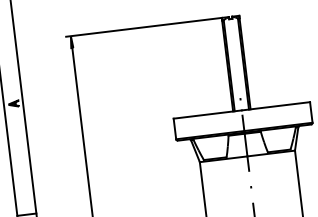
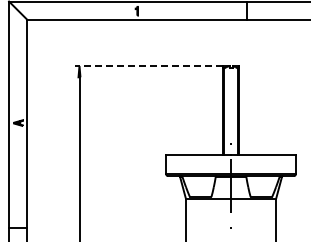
line: (143, 27) -> (148, 66), solid -> dashed

